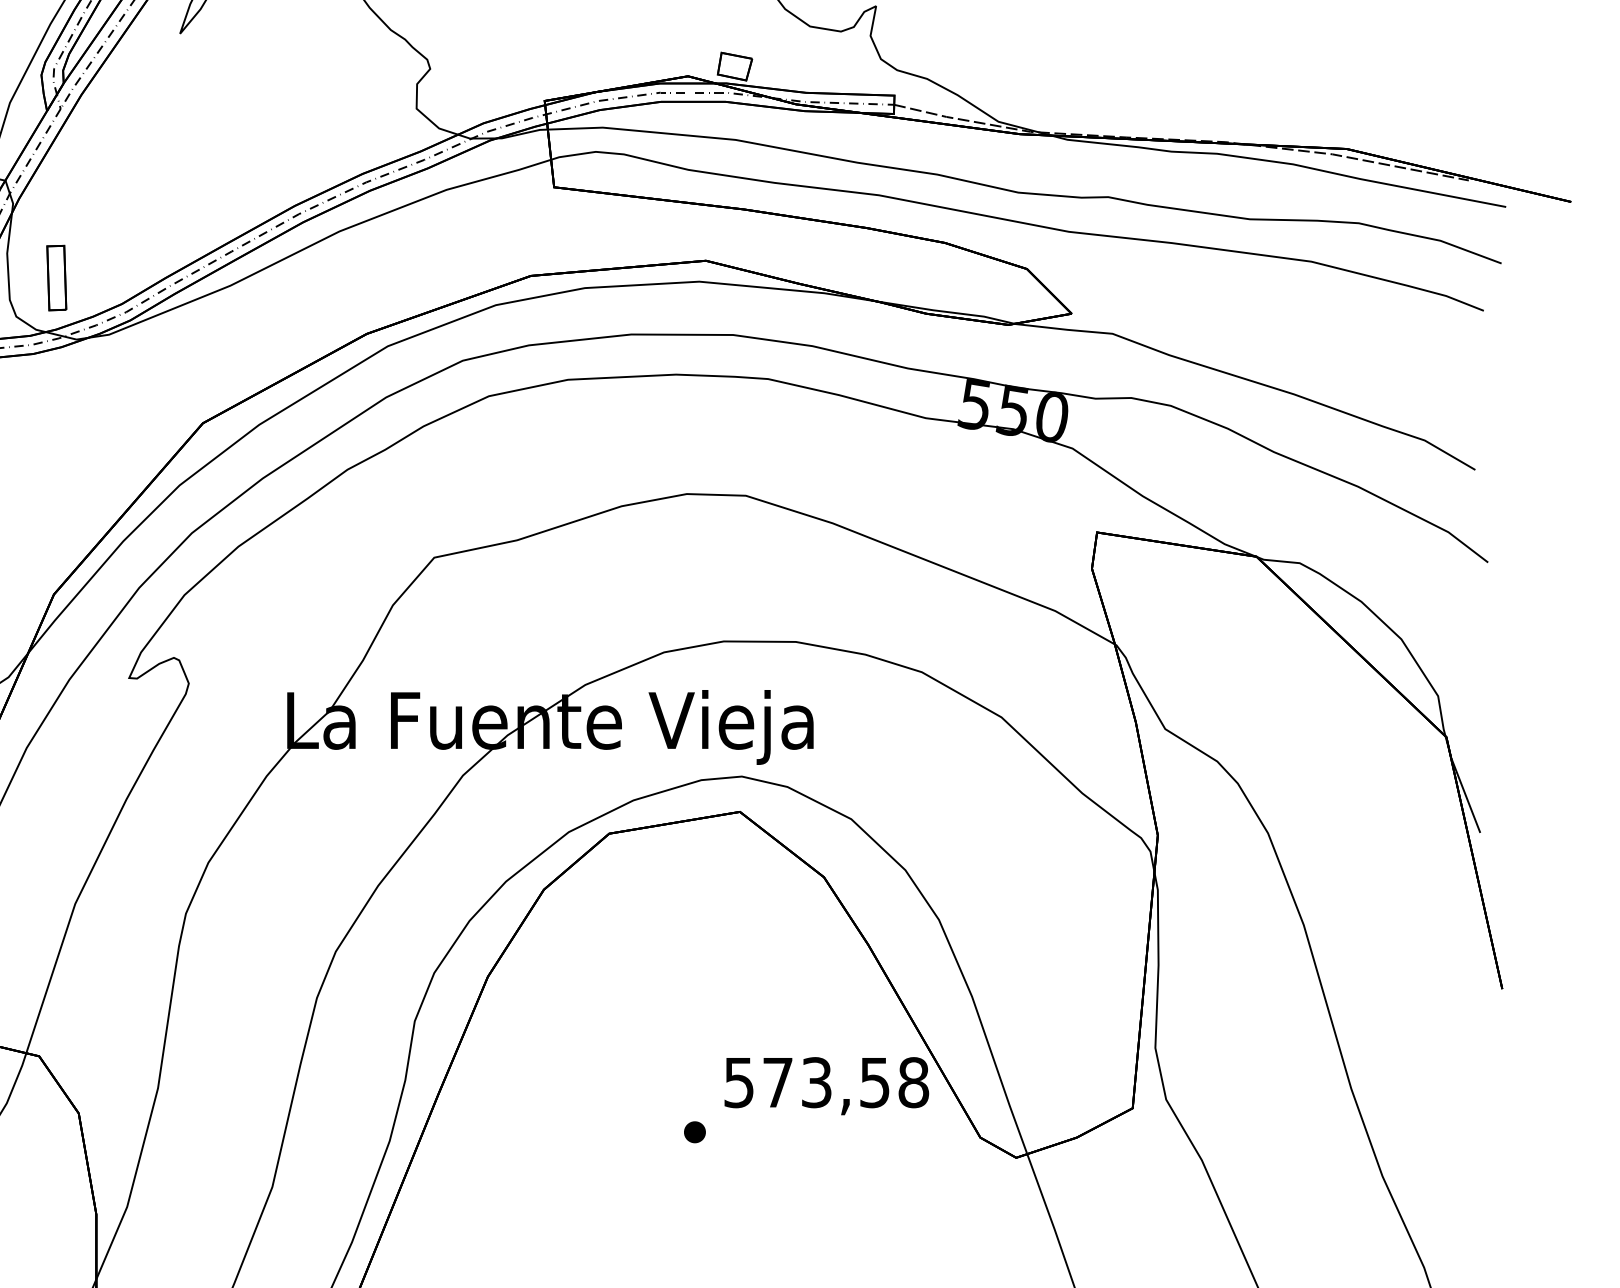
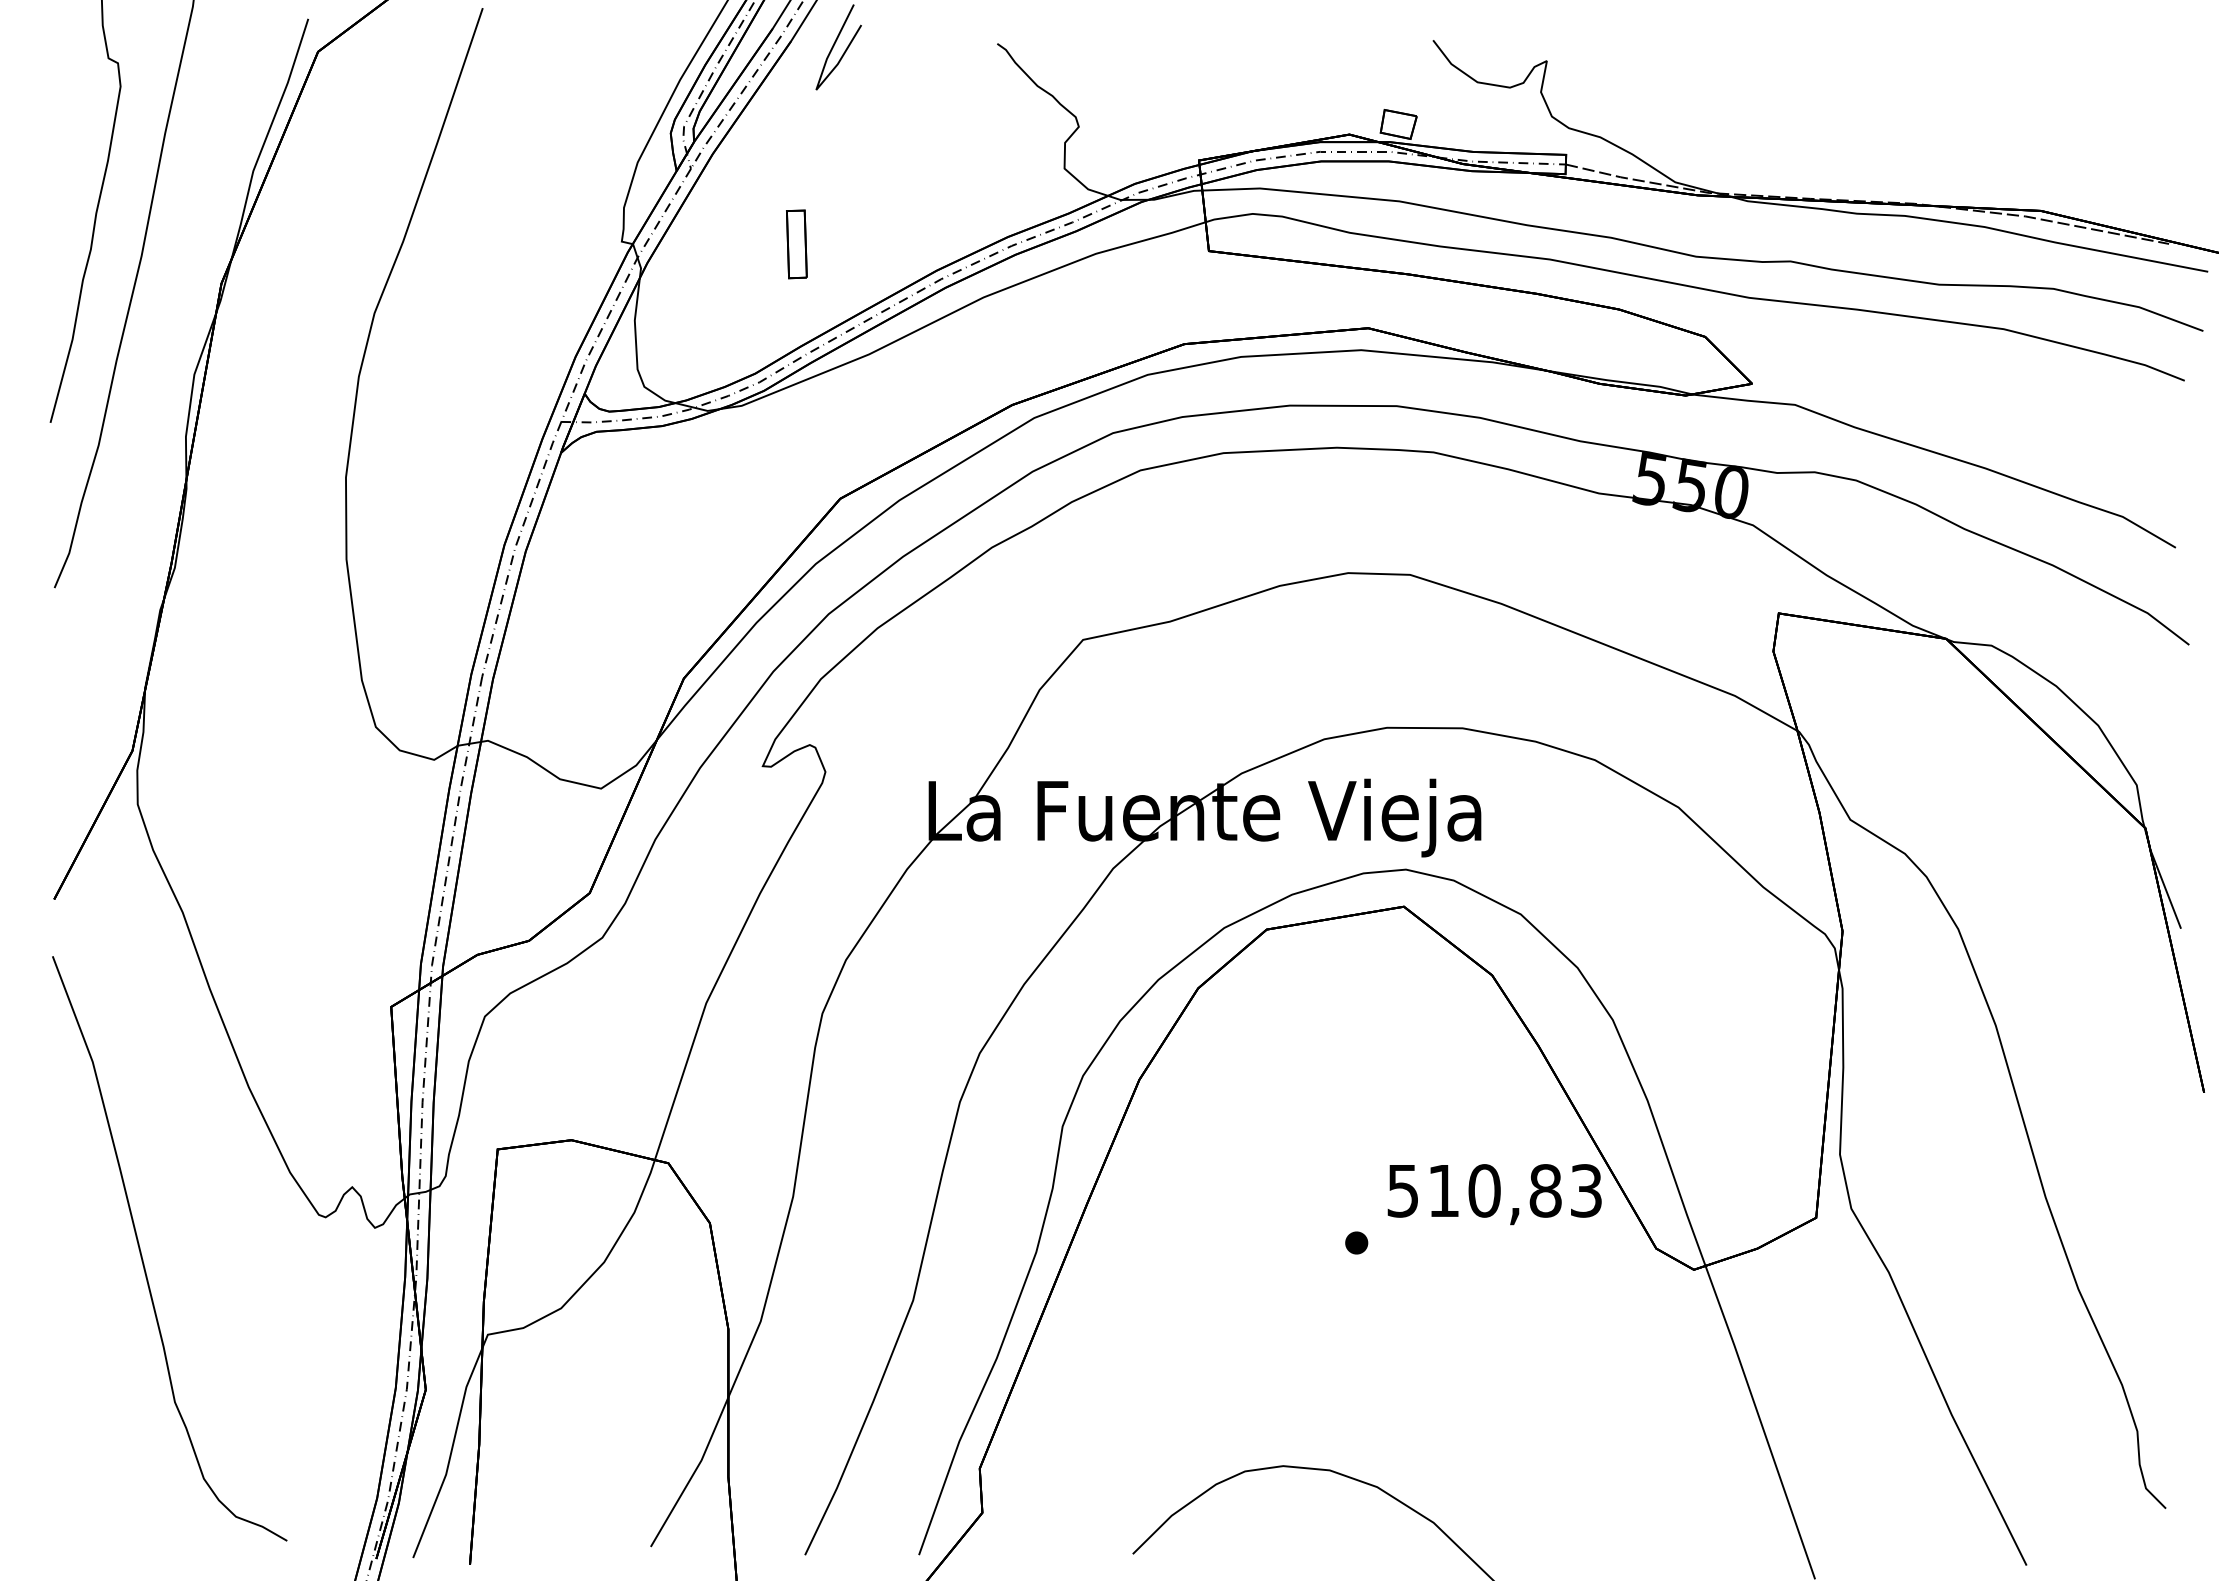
part: (56, 278) -> (796, 244), moved
text: (846, 1082) -> (1515, 1190), 573,58 -> 510,83

